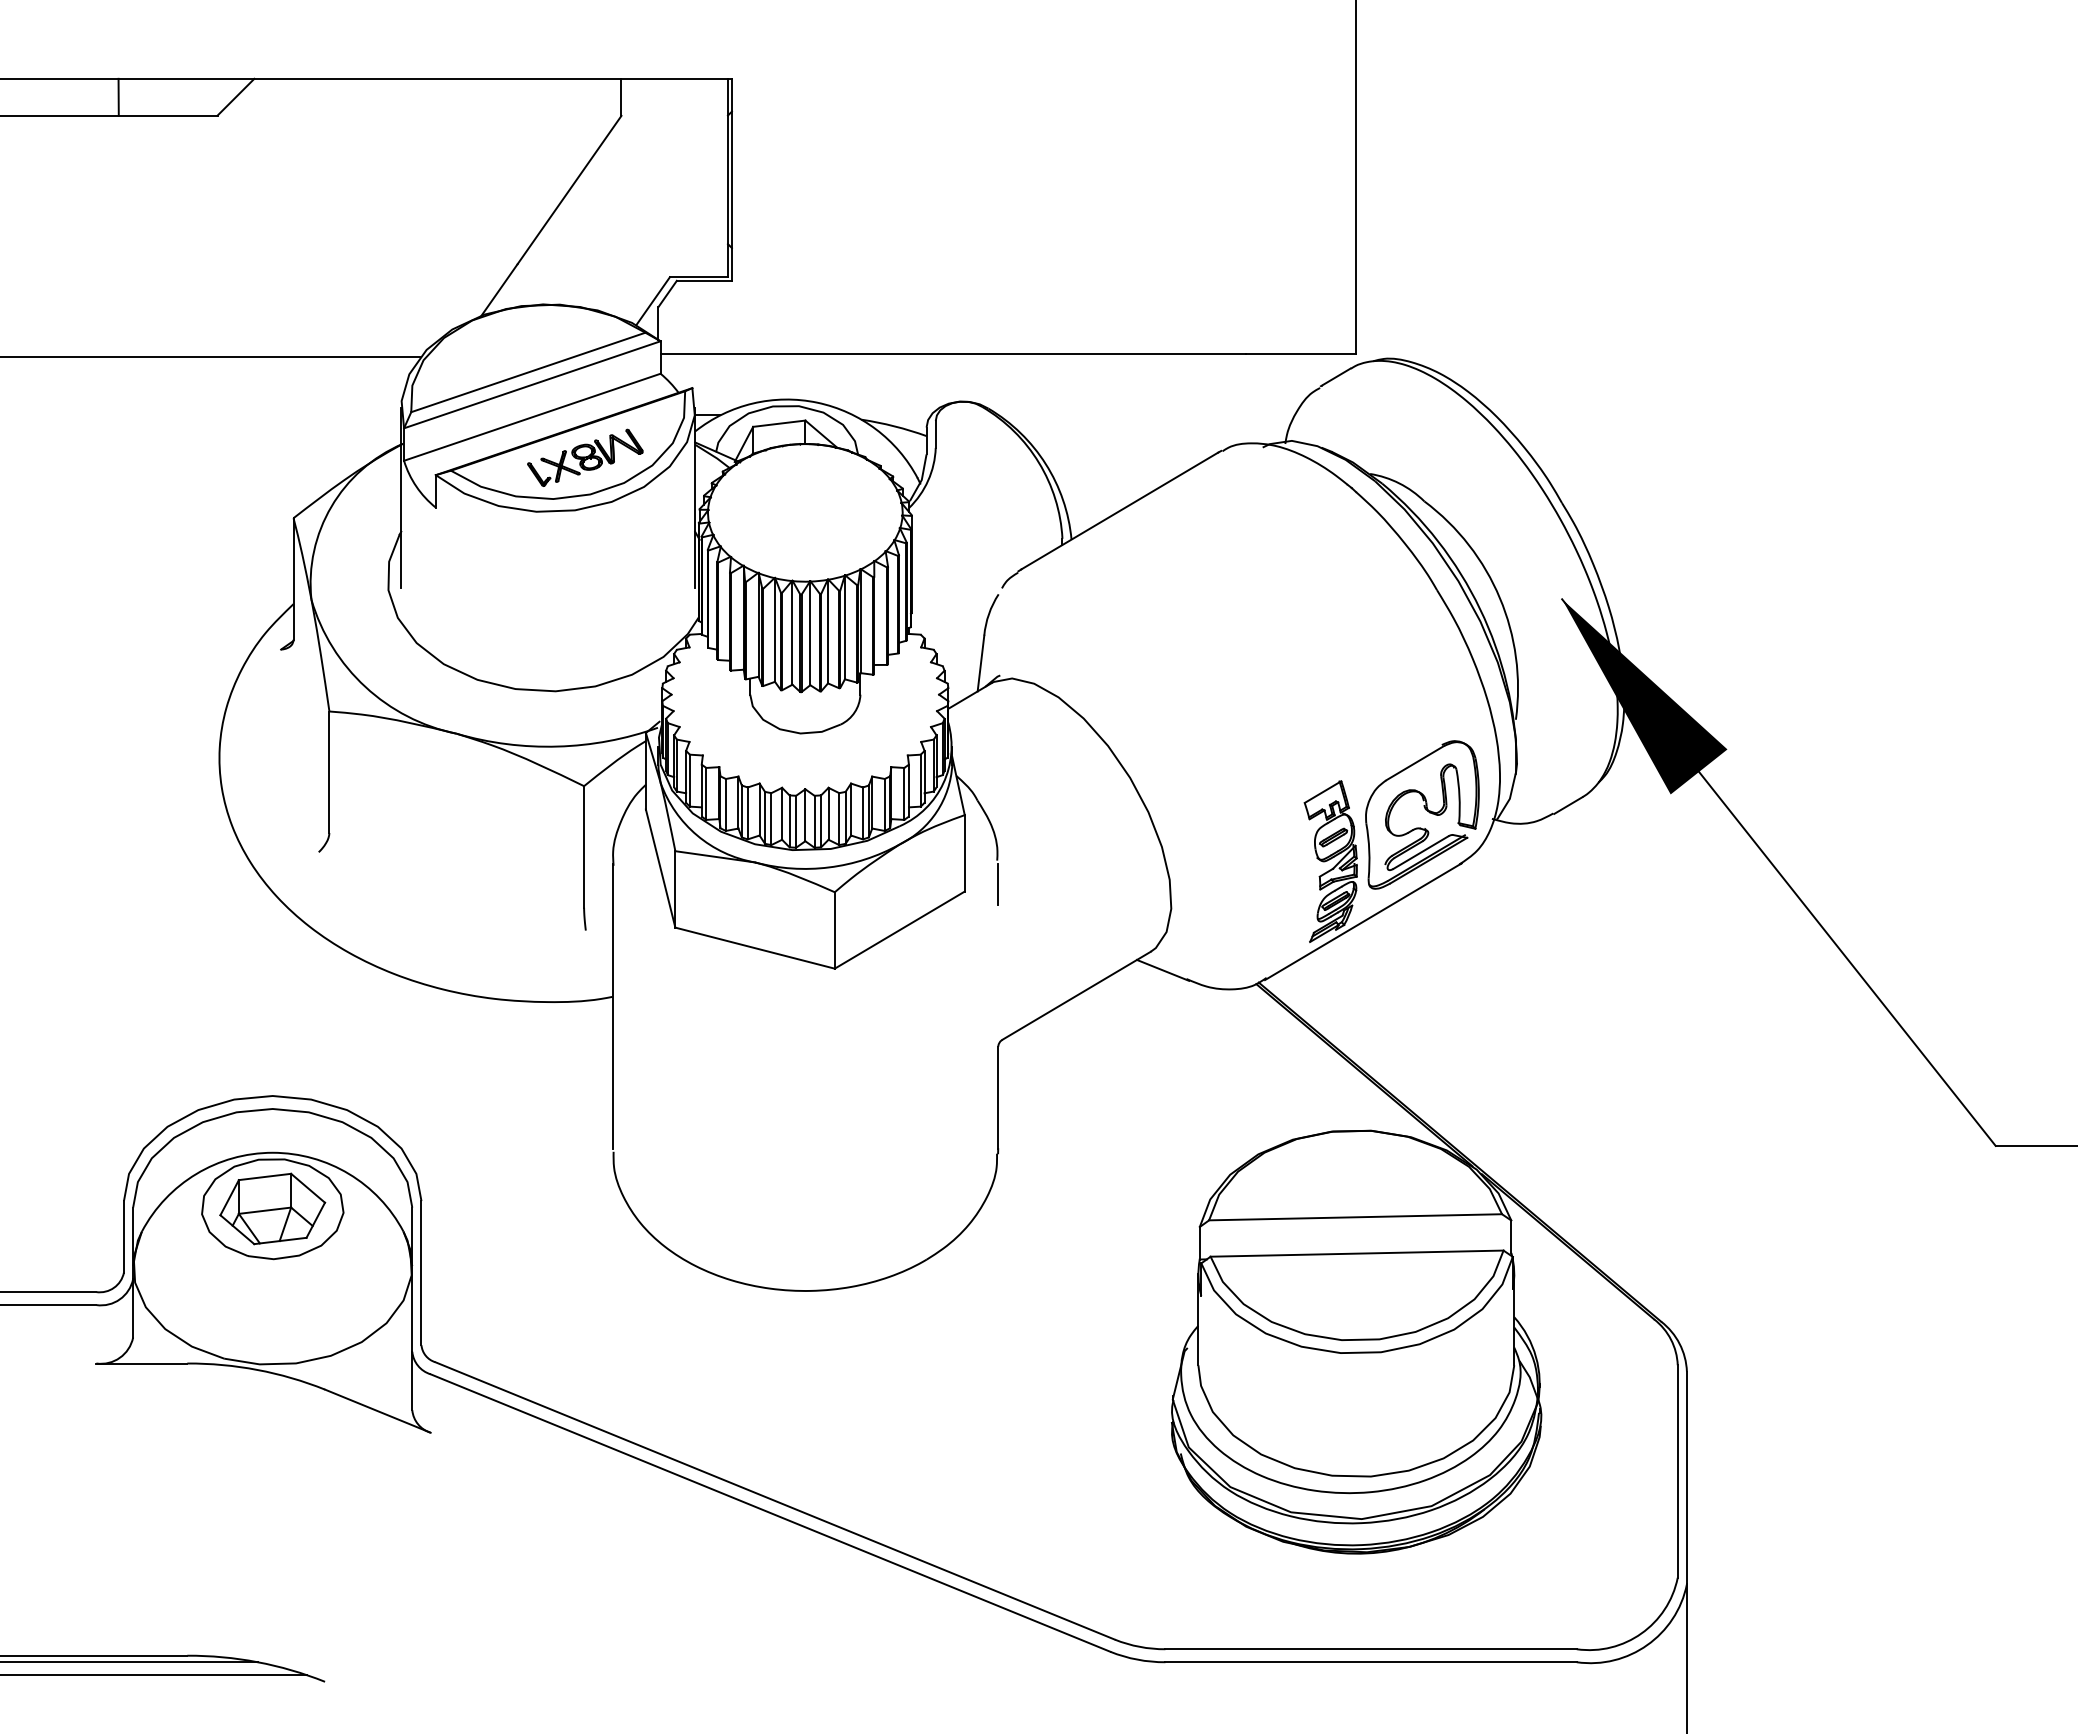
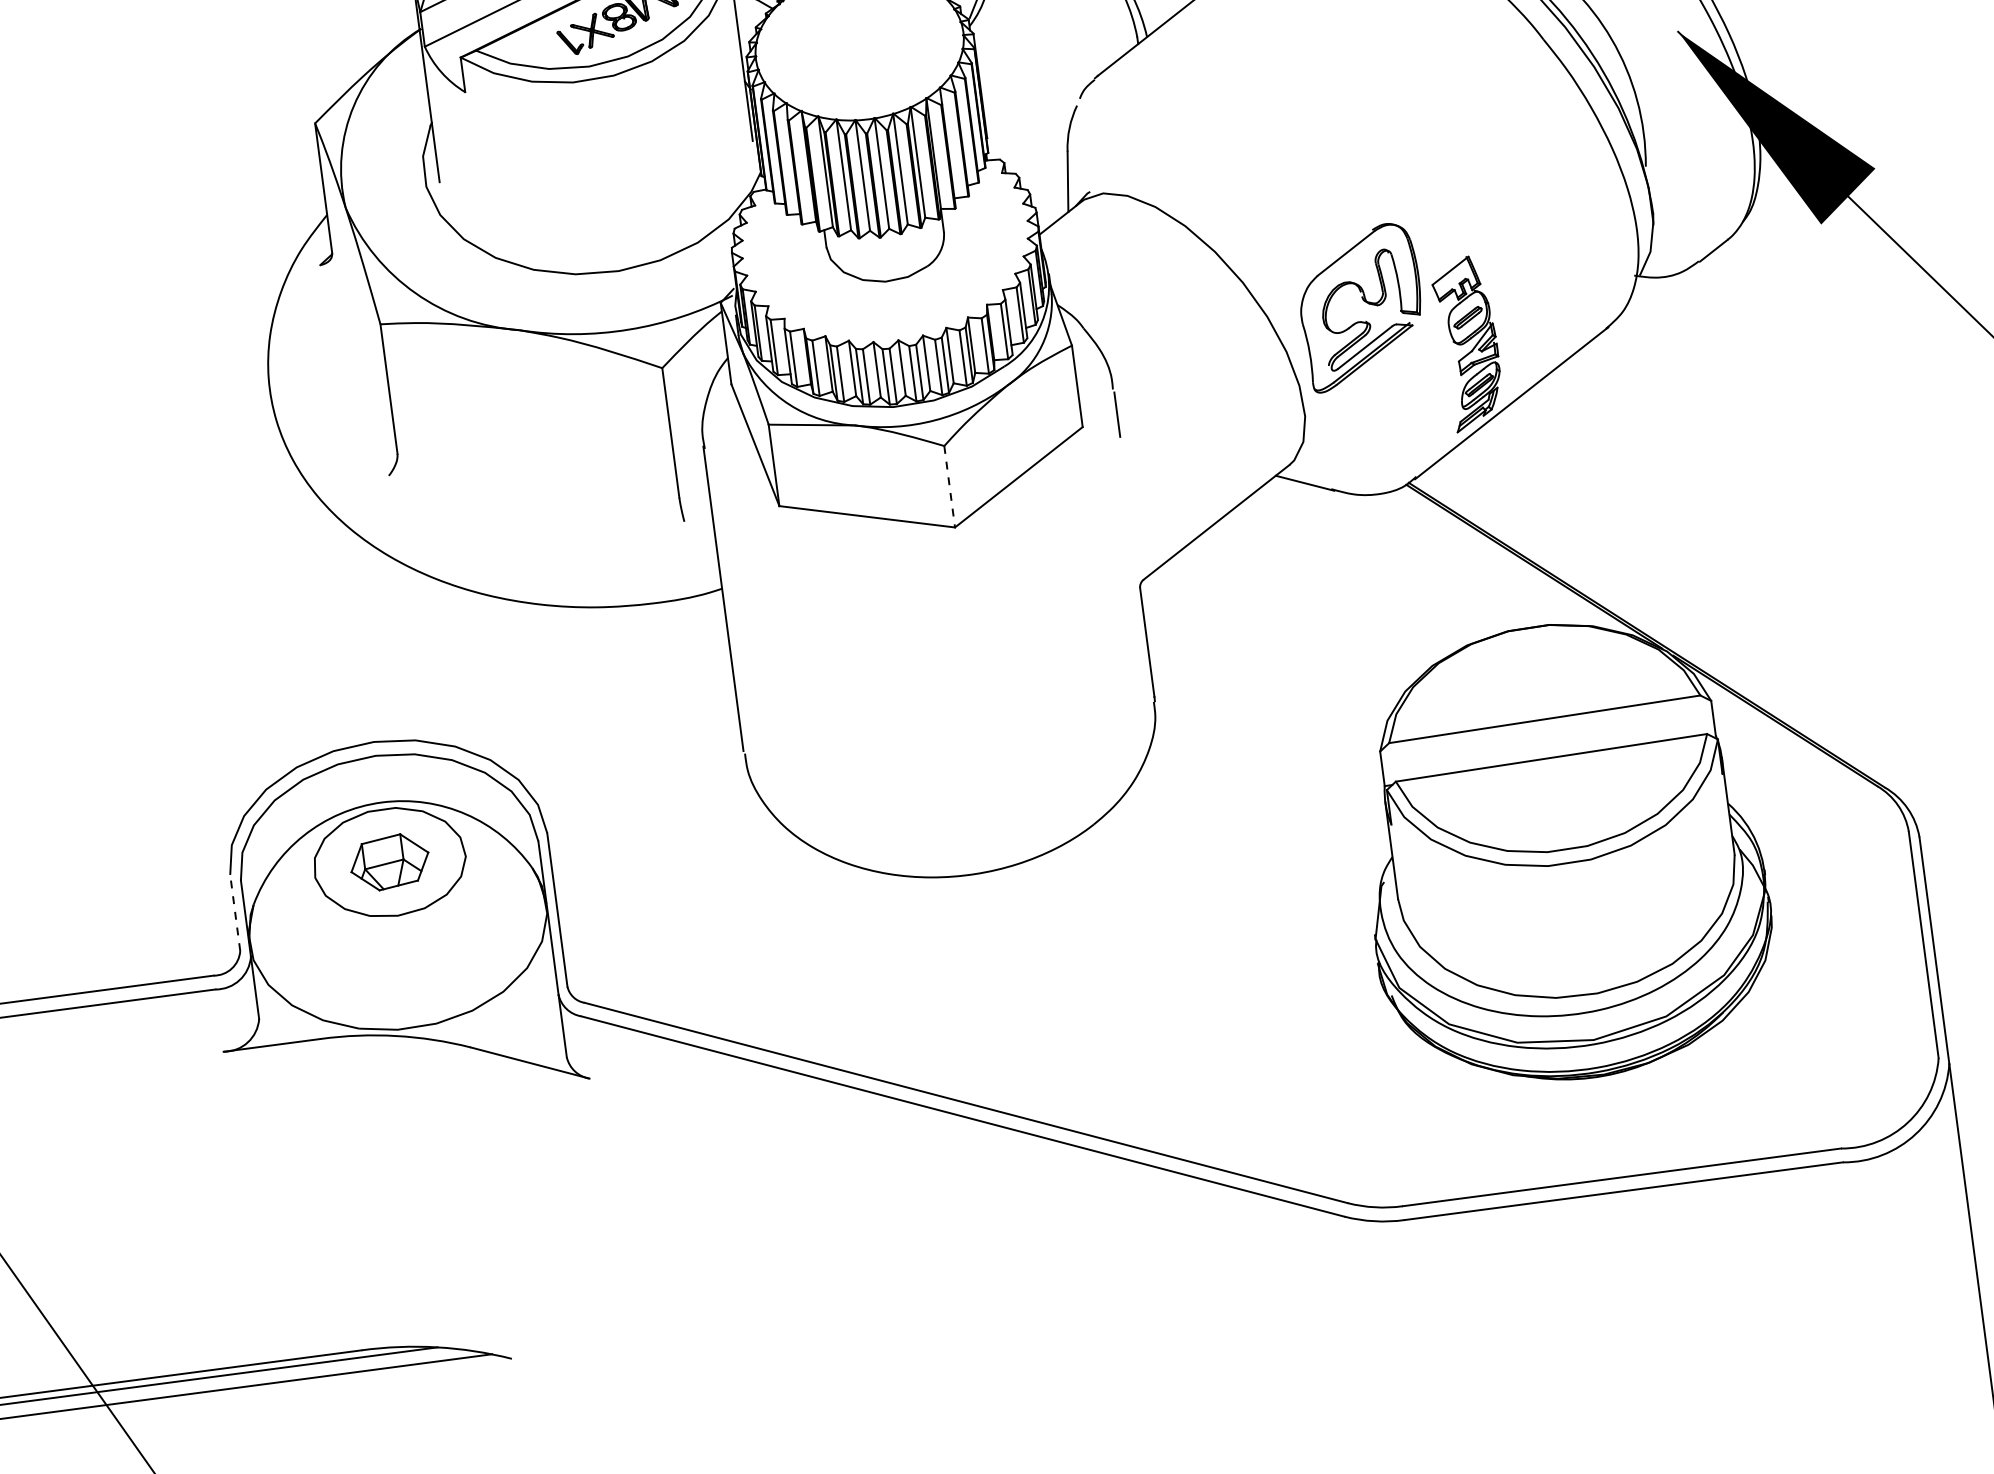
part: (1422, 814) -> (1361, 306), moved
line: (834, 930) -> (949, 486), solid -> dashed
part: (272, 1208) -> (389, 861), size x0.7
line: (123, 1236) -> (234, 912), solid -> dashed

